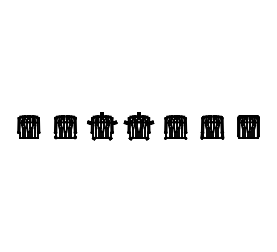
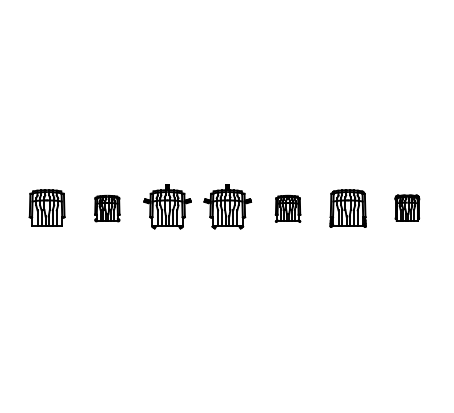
part: (248, 126) -> (407, 207), size x0.7
part: (65, 127) -> (107, 208), size x0.7
part: (175, 127) -> (287, 208), size x0.7

